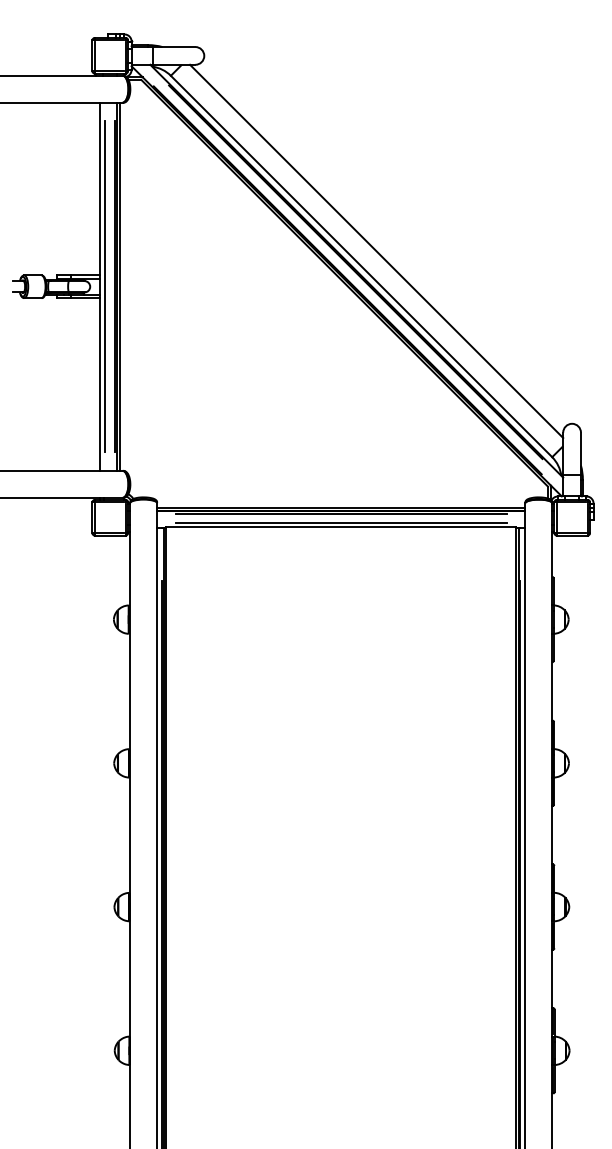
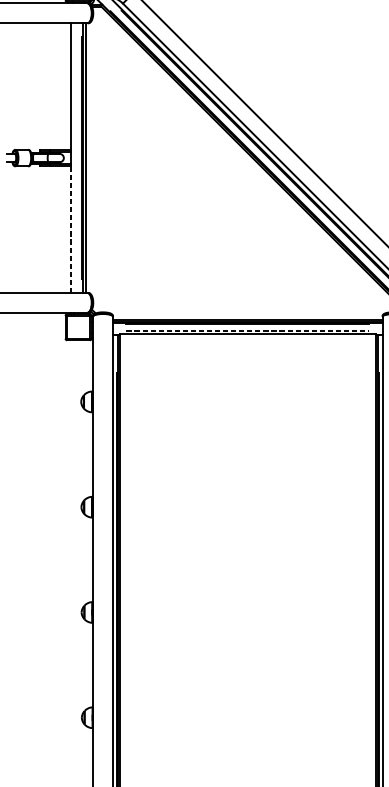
line: (105, 286) -> (75, 157), removed
line: (99, 384) -> (70, 229), solid -> dashed
line: (341, 522) -> (247, 330), solid -> dashed

